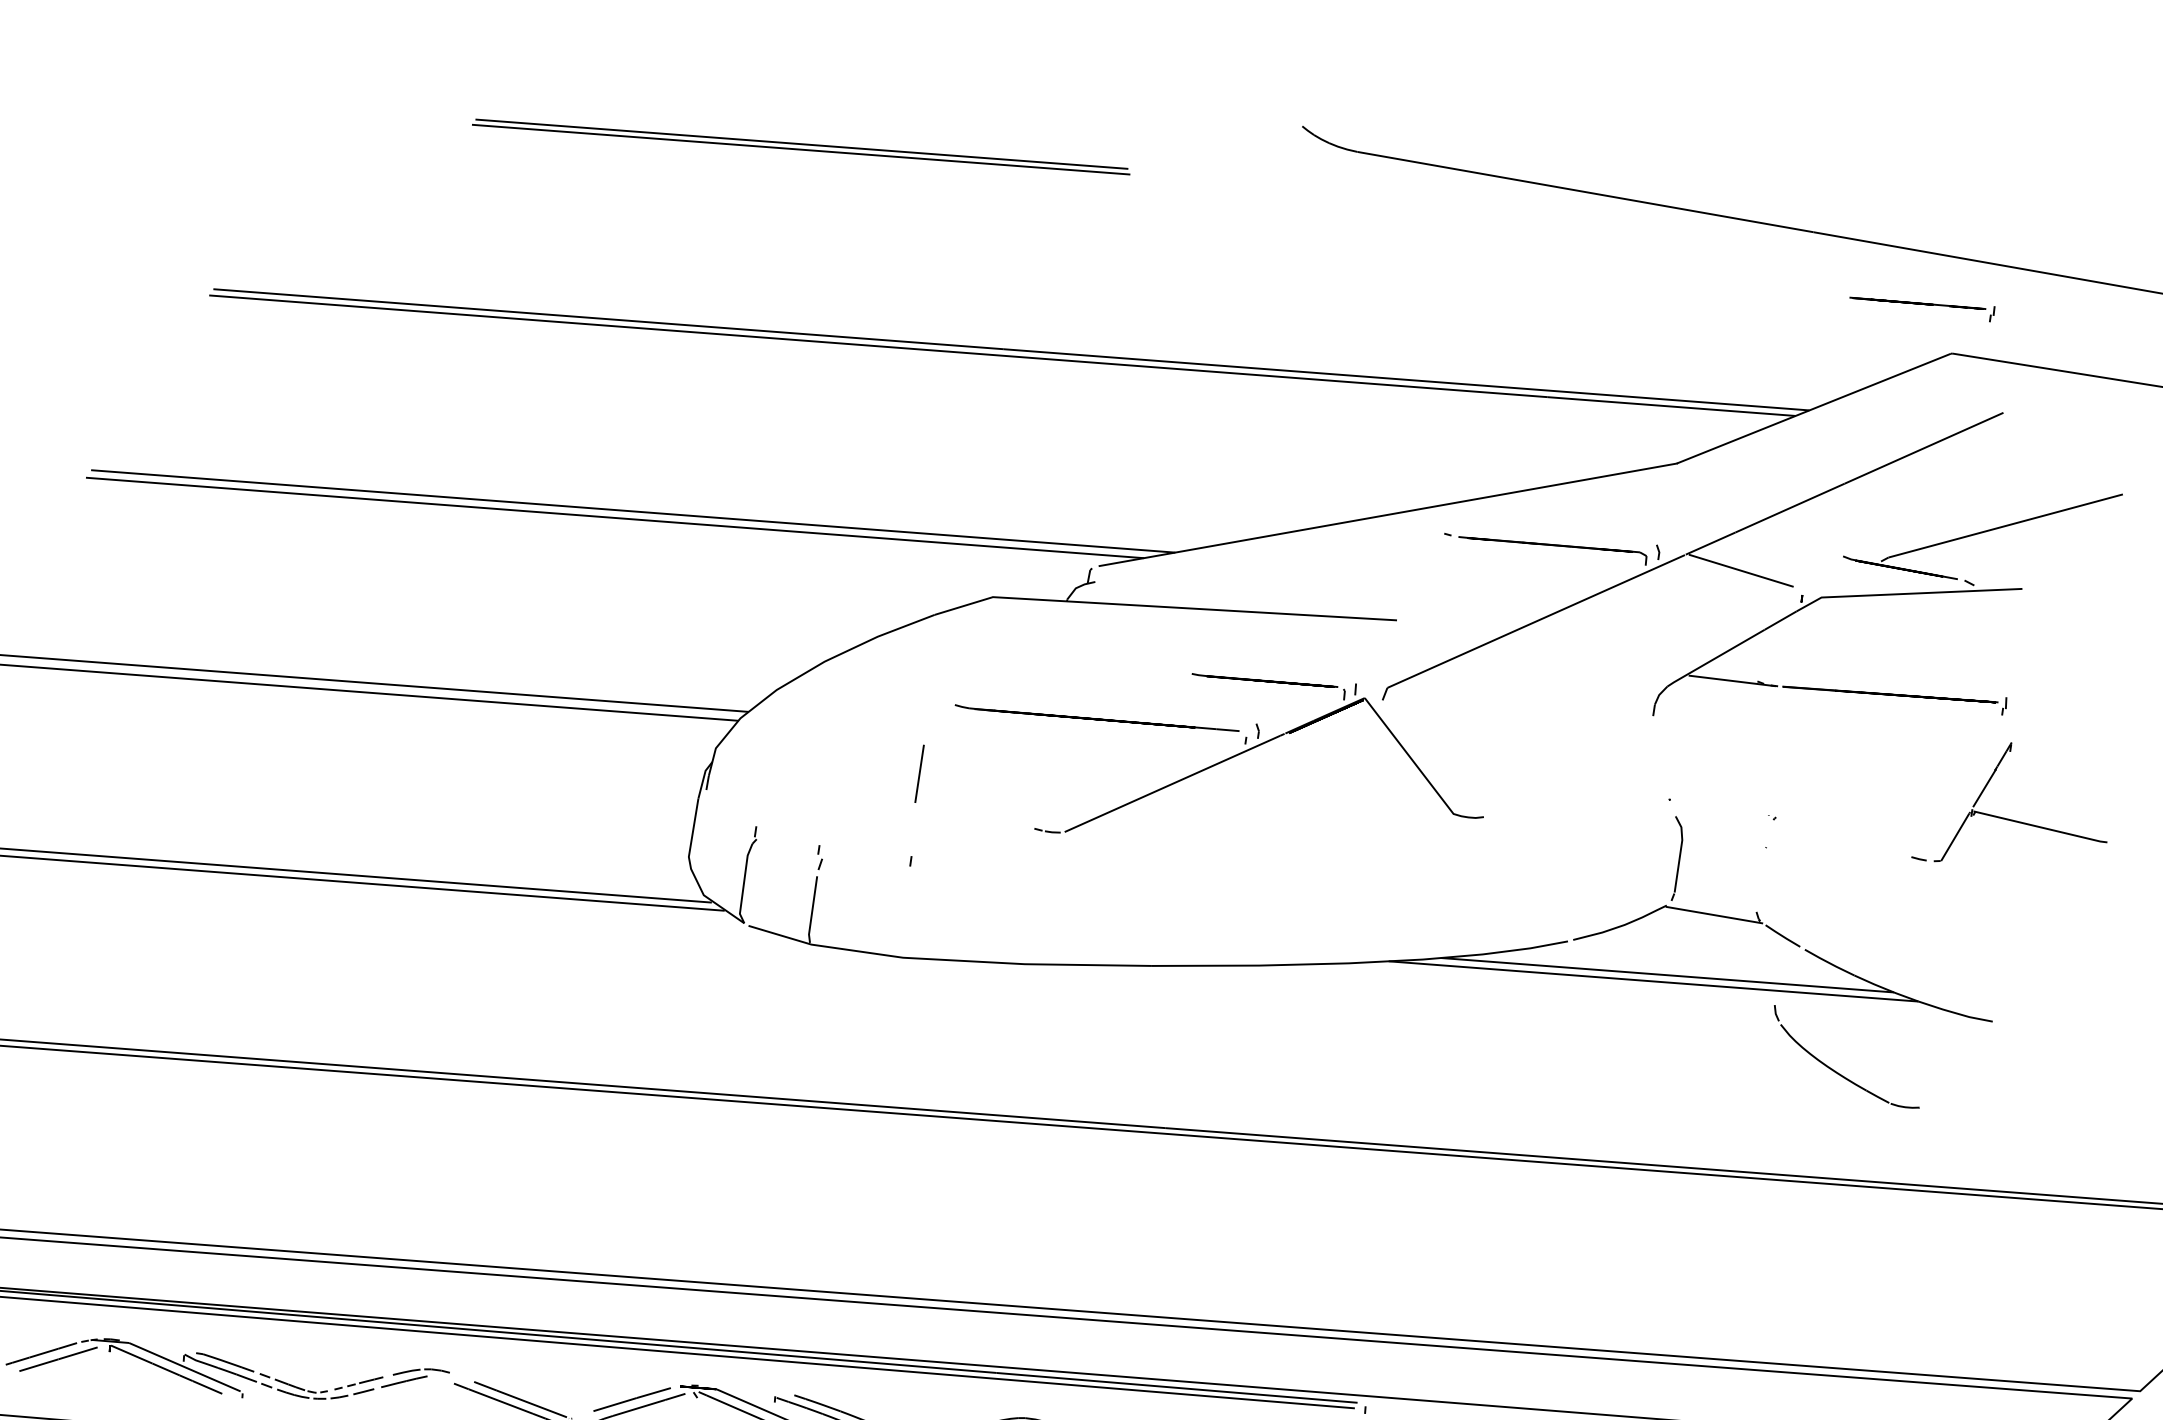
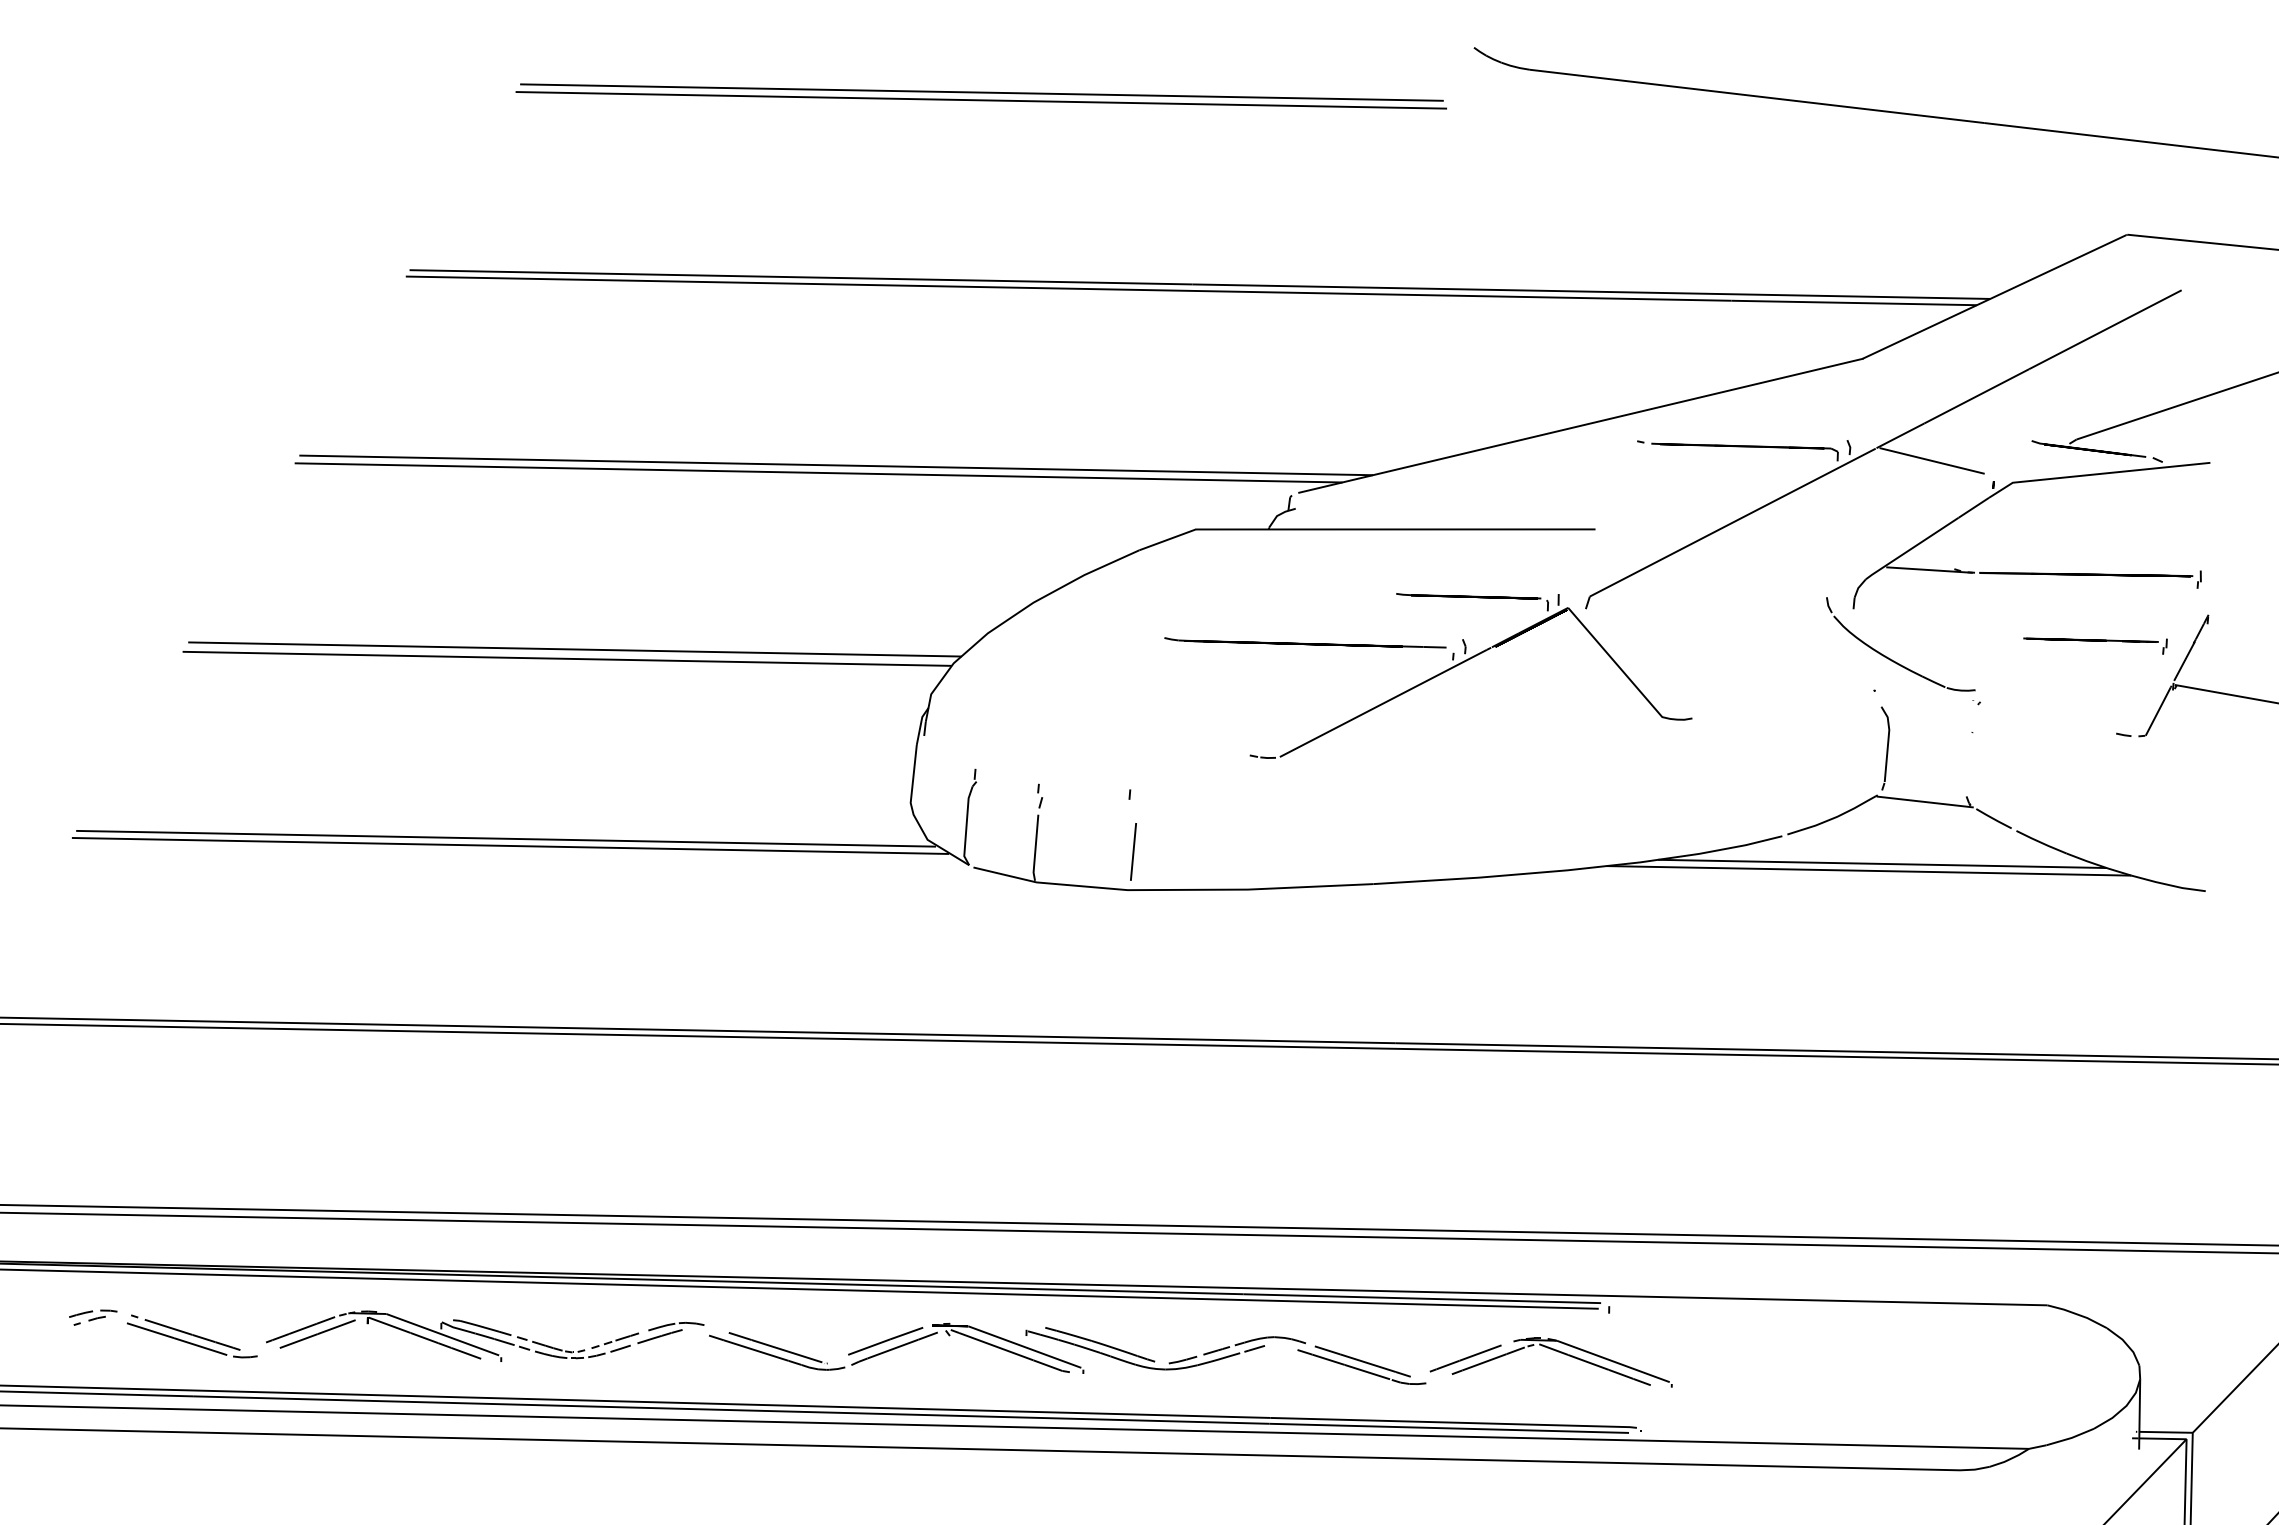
part: (800, 146) -> (980, 96), size x1.43
part: (1922, 308) -> (2095, 645), moved
line: (919, 773) -> (1133, 851), moved
part: (1837, 1071) -> (1892, 659), moved

